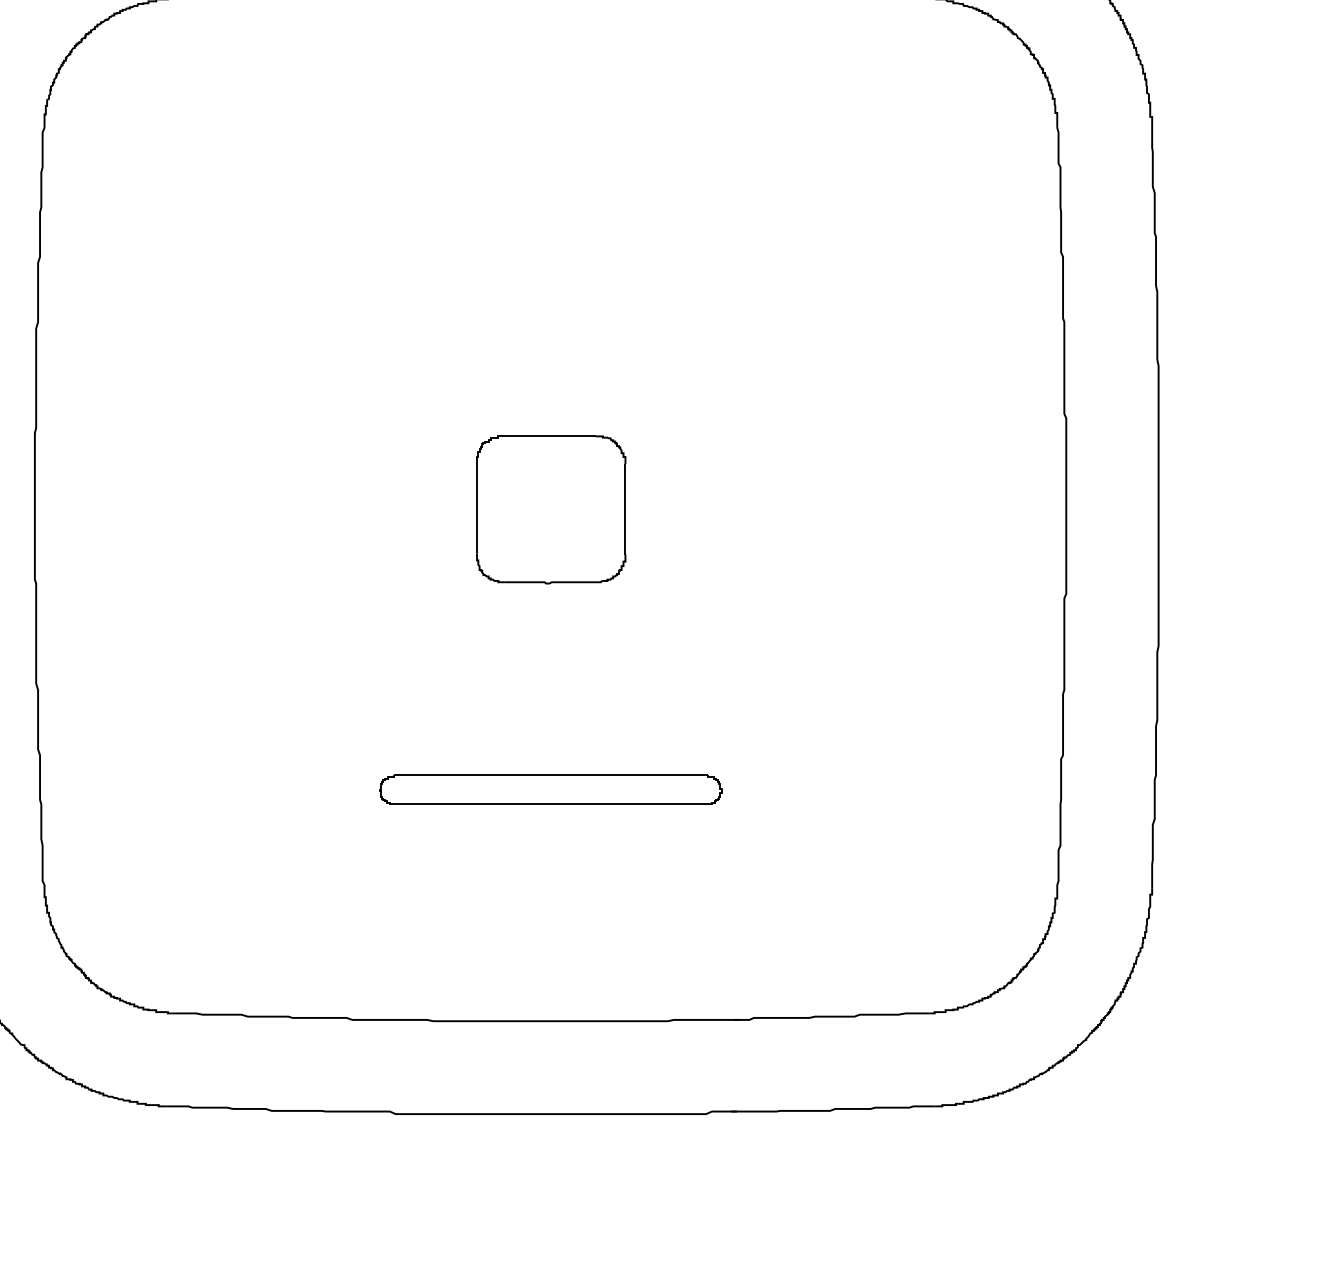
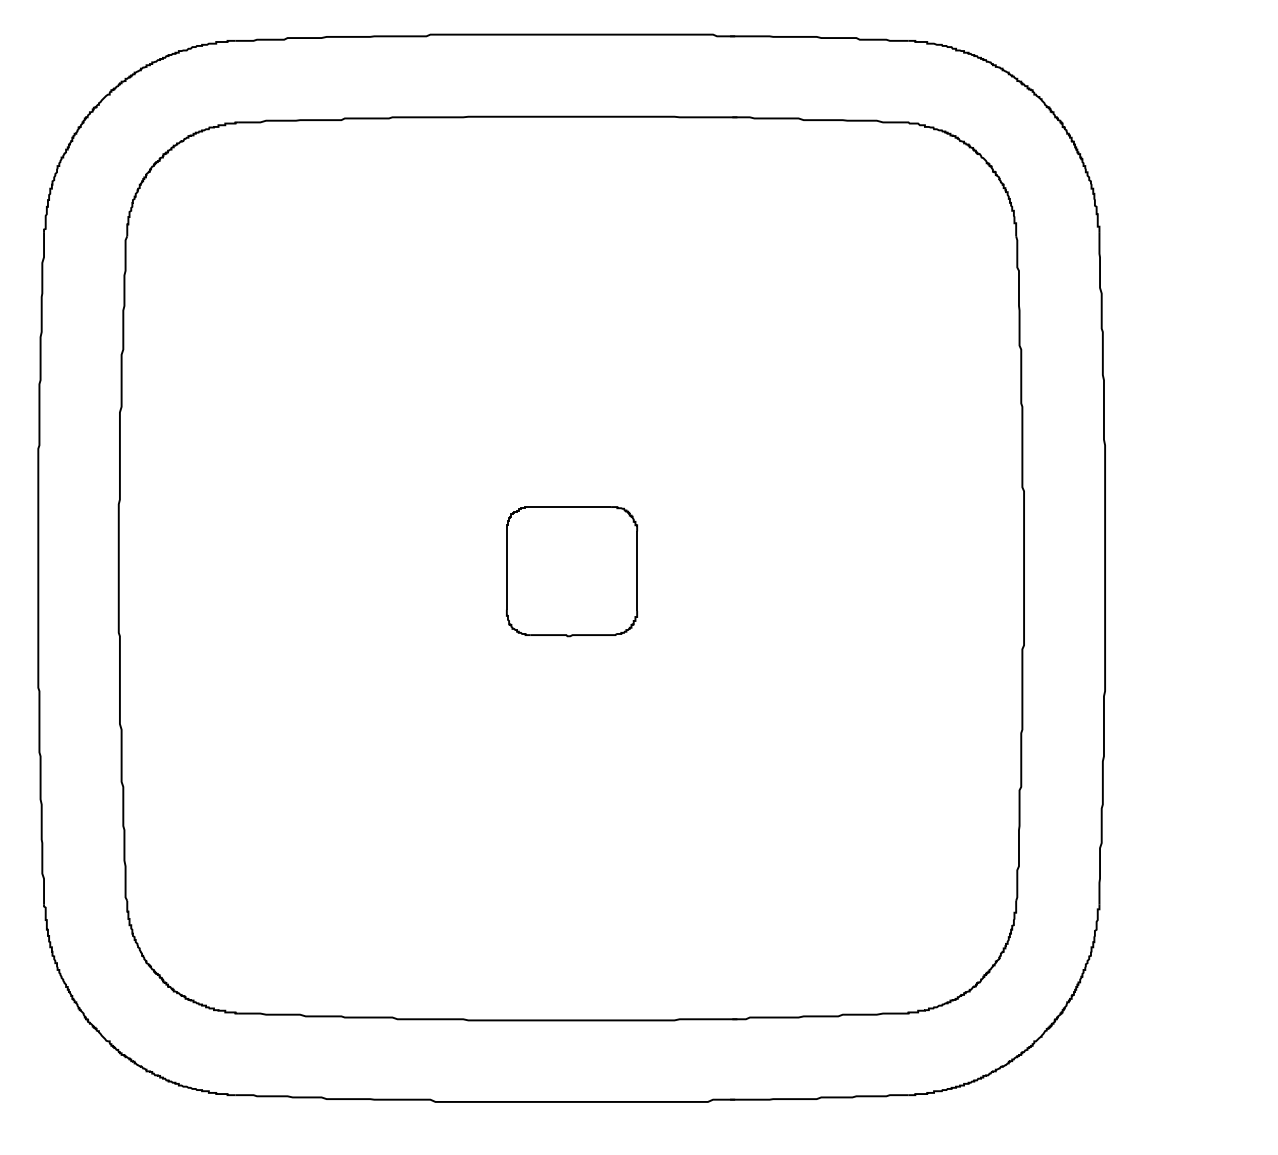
part: (550, 790) -> (571, 817), removed

